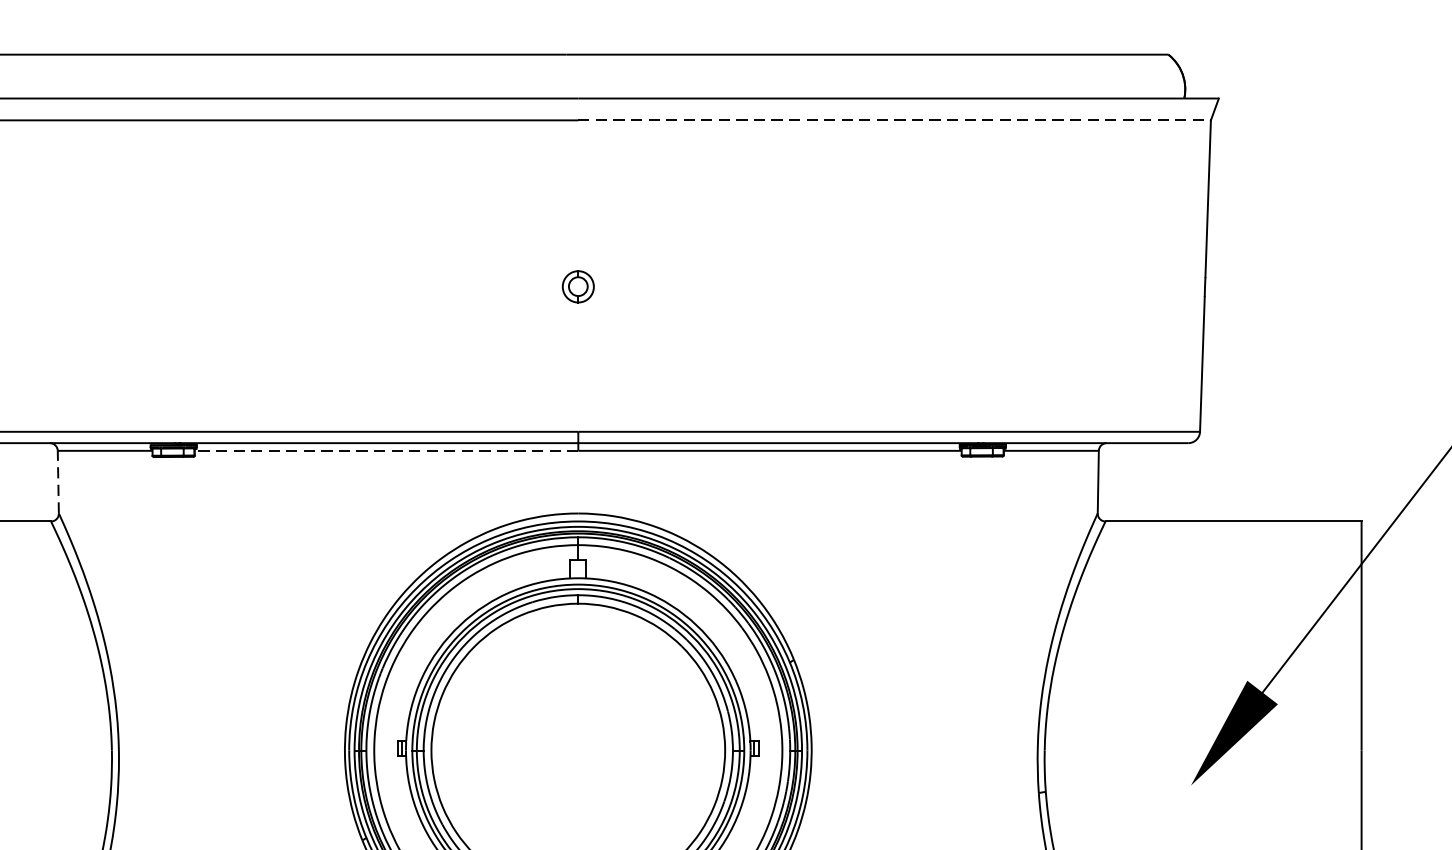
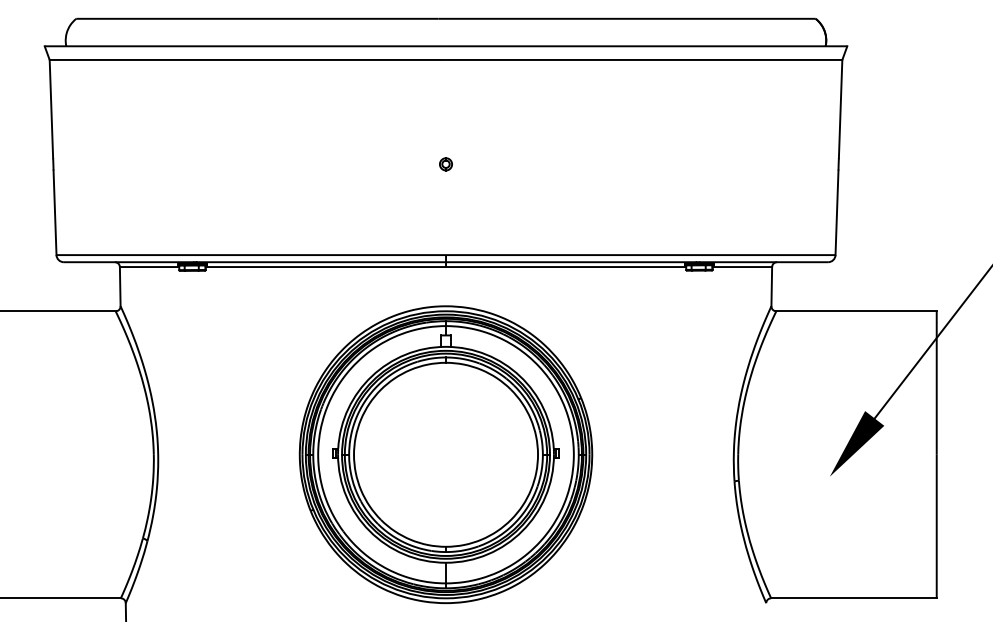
arc: (906, 119) -> (651, 59), dashed -> solid
part: (577, 287) -> (445, 164), size x0.62
arc: (382, 451) -> (323, 267), dashed -> solid
line: (58, 481) -> (120, 286), dashed -> solid

